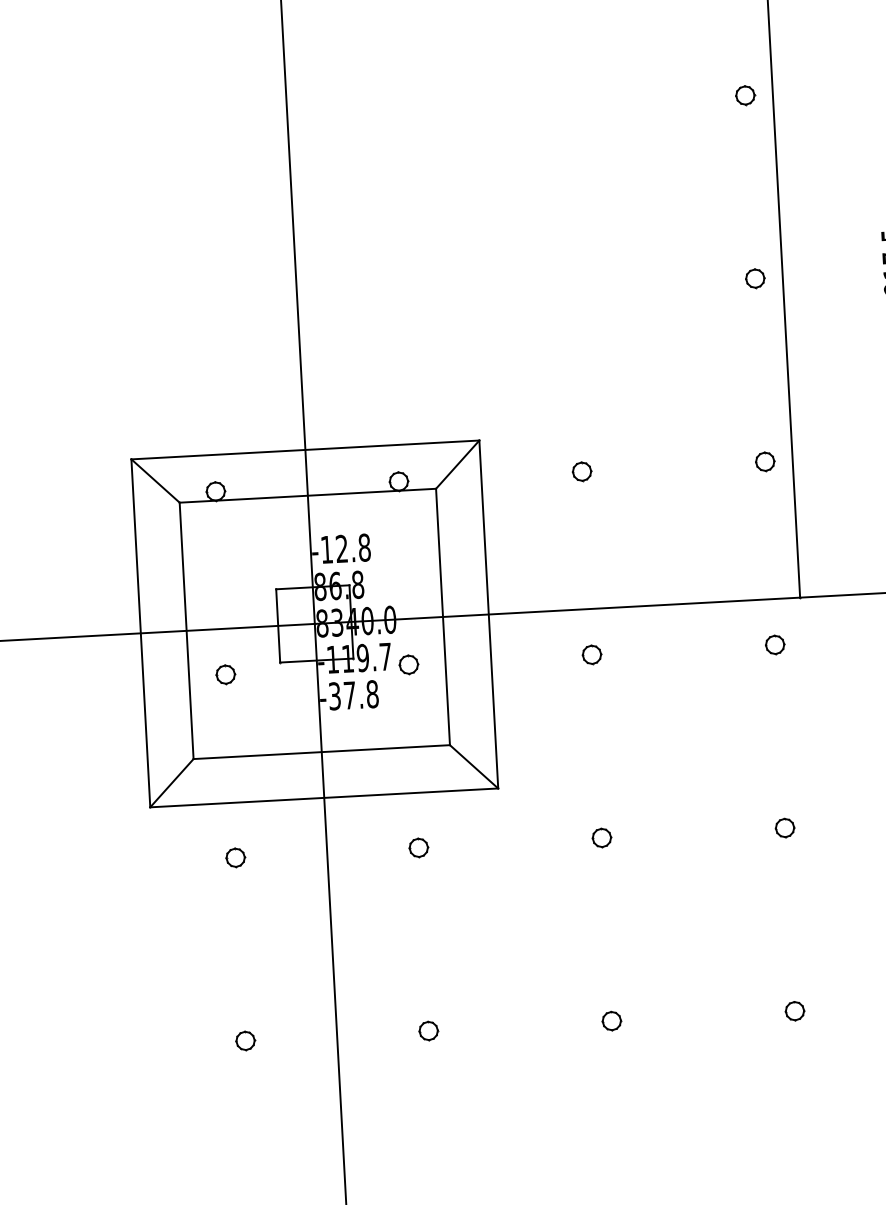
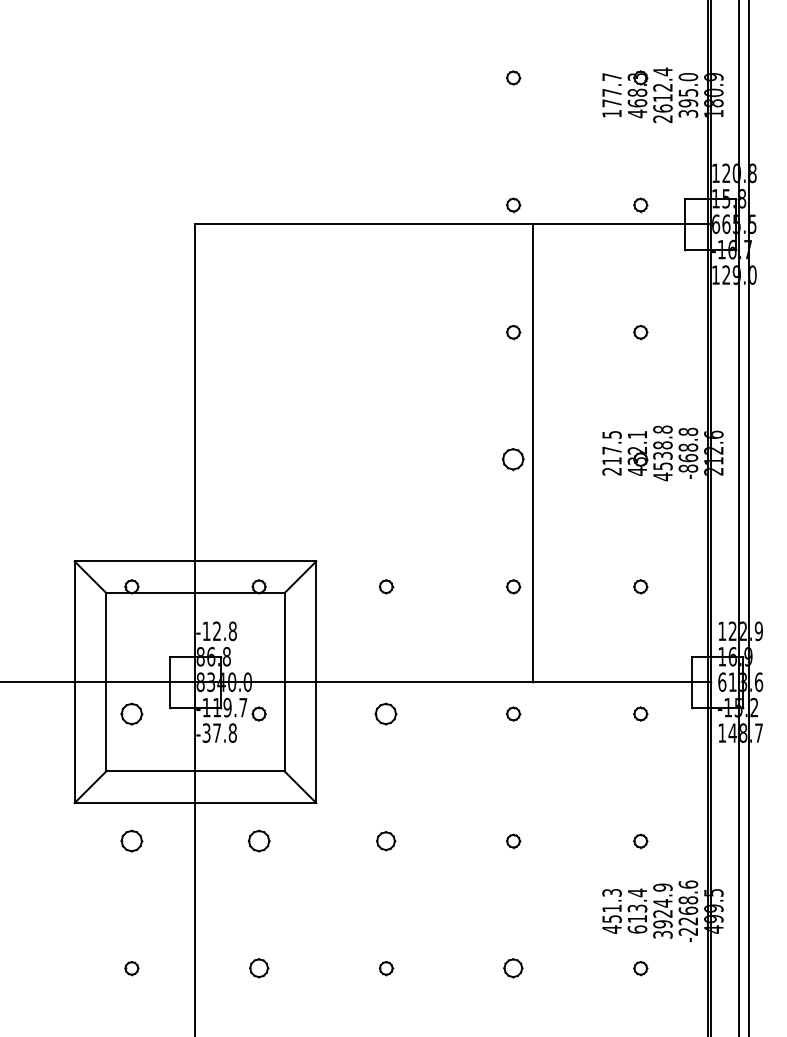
part: (755, 278) -> (513, 459), size x1.6
part: (592, 654) -> (386, 713), size x1.6
part: (225, 673) -> (131, 713), size x1.6
part: (602, 838) -> (386, 841), size x1.4
part: (417, 848) -> (258, 841), size x1.6
part: (235, 858) -> (131, 841), size x1.6
part: (794, 1011) -> (513, 968), size x1.4
part: (427, 1031) -> (258, 968), size x1.4

